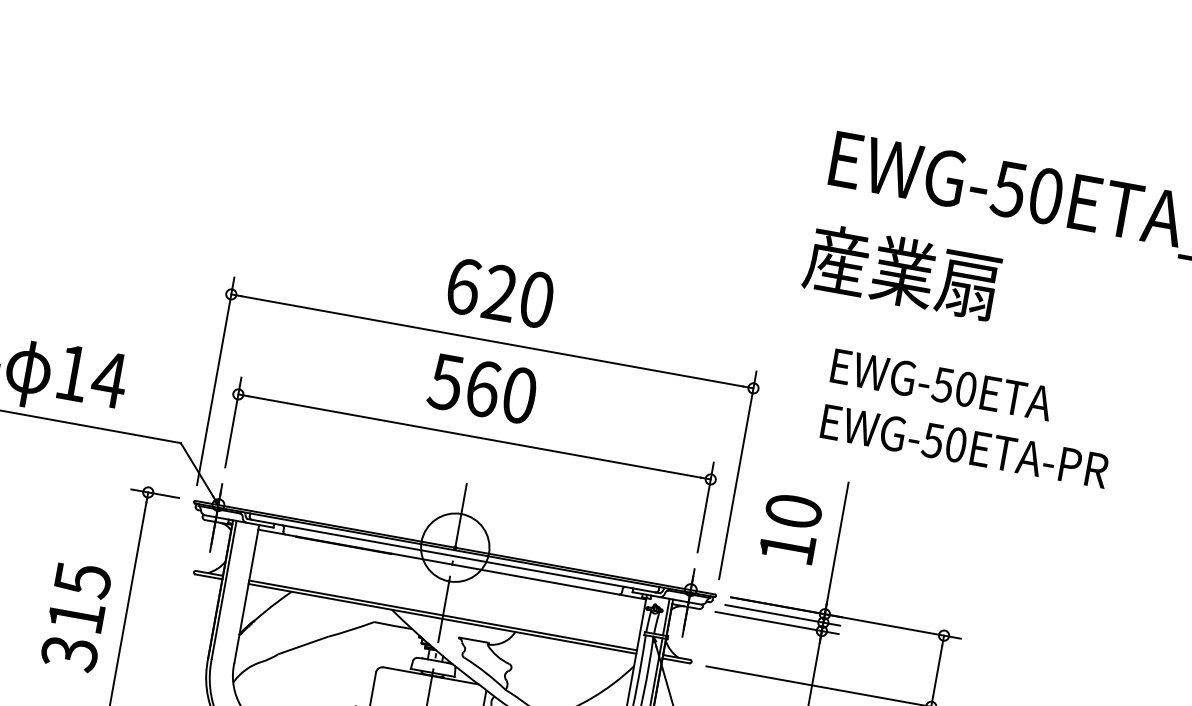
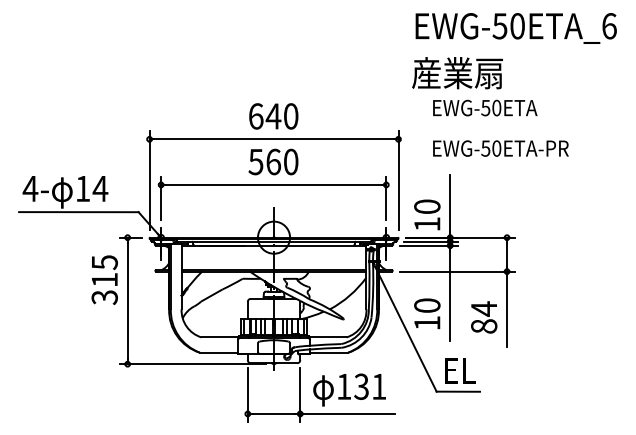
text: (499, 293) -> (273, 116), 620 -> 640
text: (942, 383) -> (485, 107), moved
text: (791, 527) -> (427, 214), moved
text: (75, 617) -> (104, 280), moved

